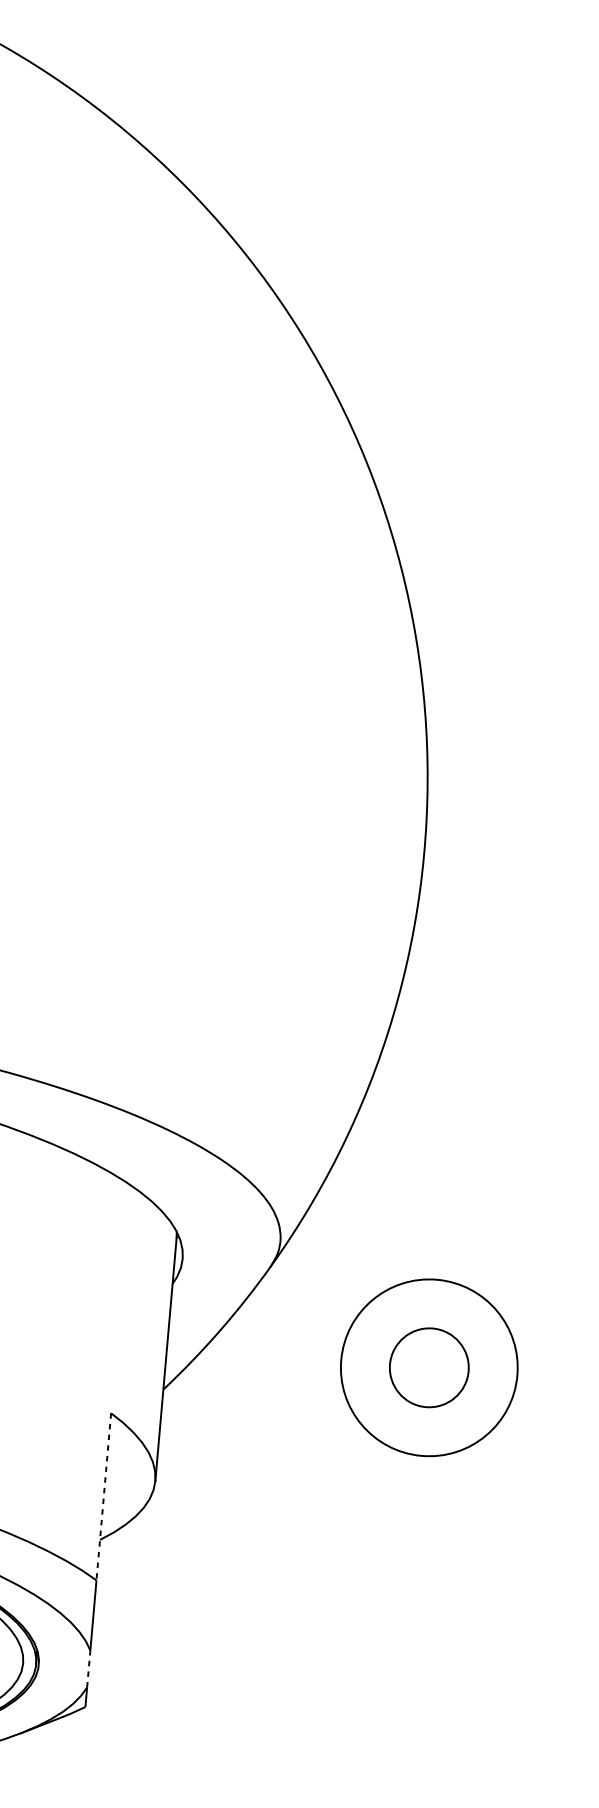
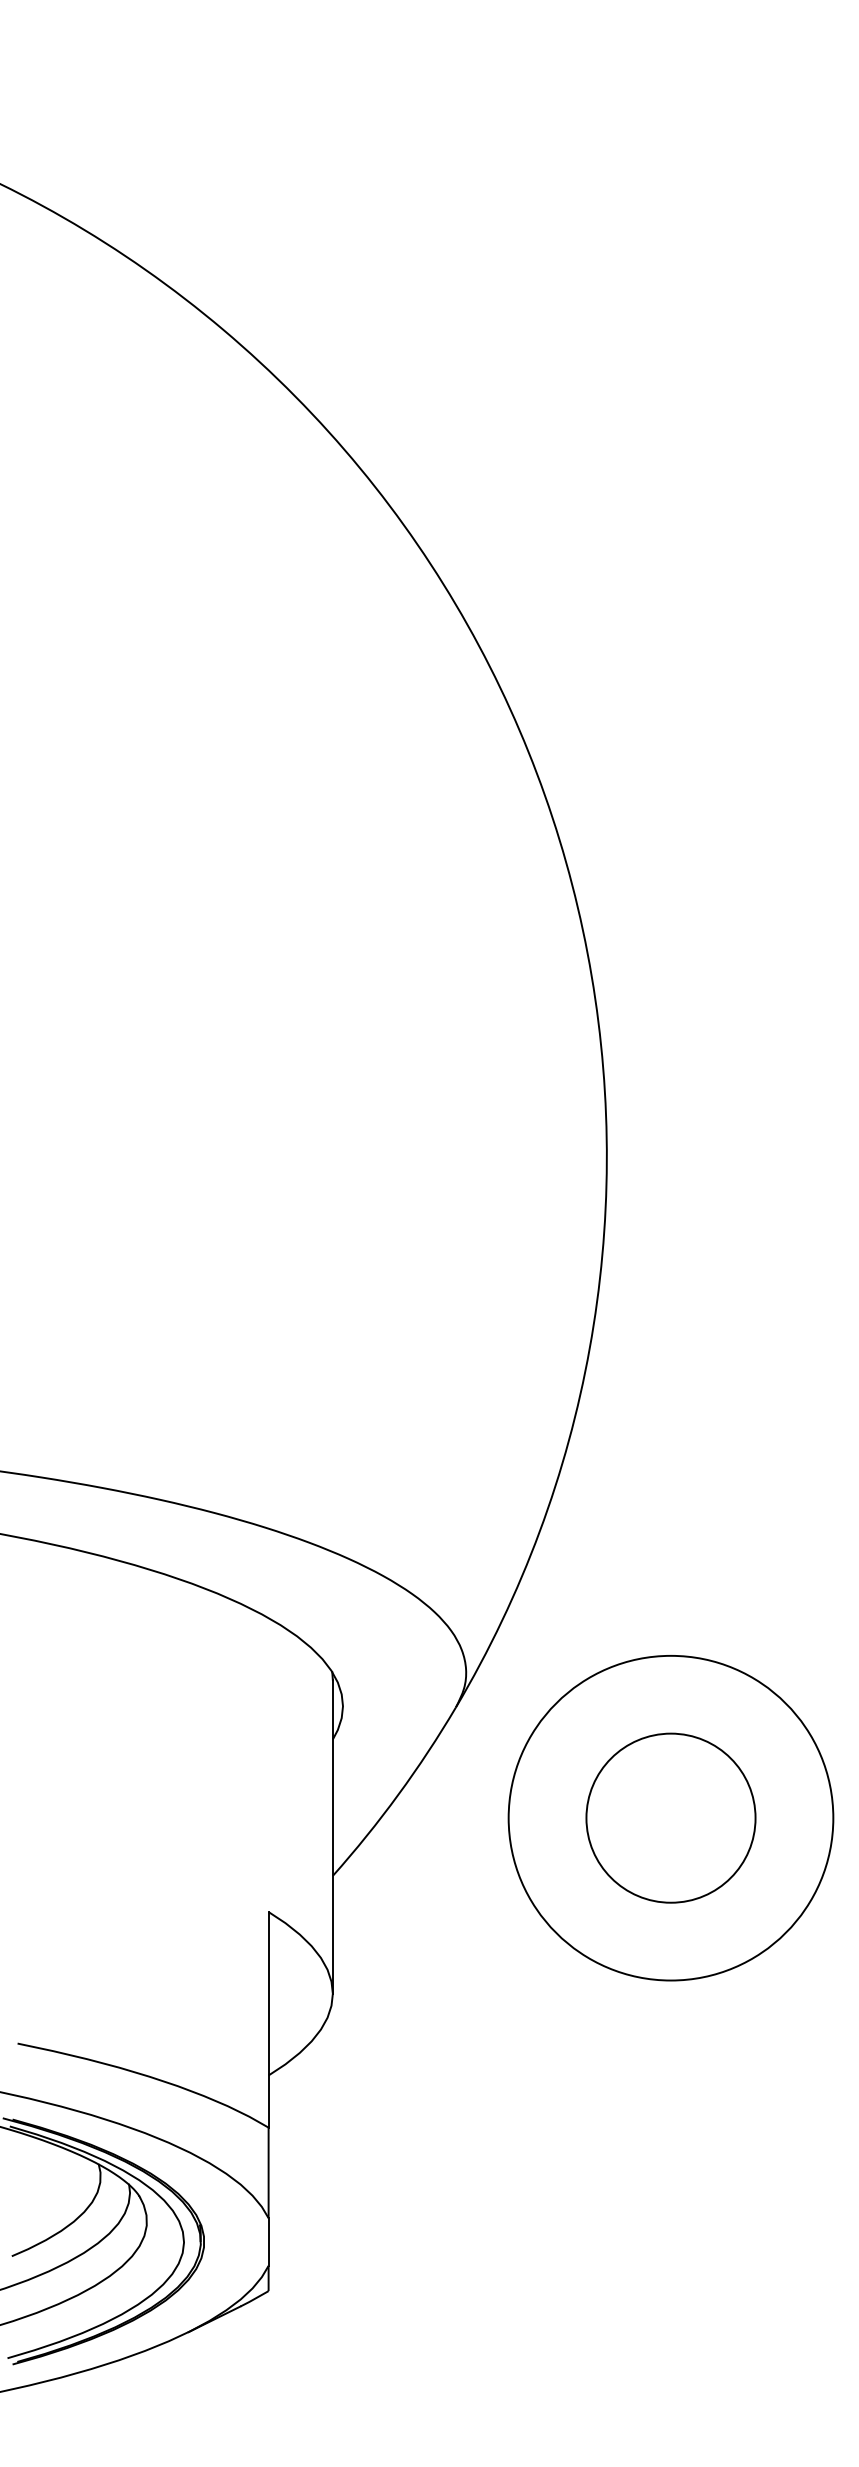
circle: (428, 1367) -> (670, 1817), size x1.43
circle: (428, 1367) -> (670, 1817), size x1.67
line: (103, 1496) -> (268, 2019), dashed -> solid
line: (88, 1669) -> (268, 2242), dashed -> solid

